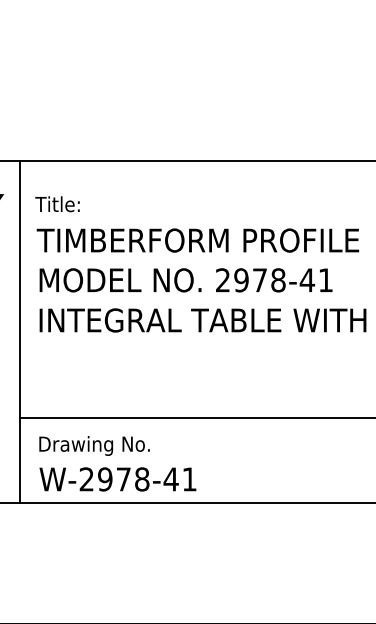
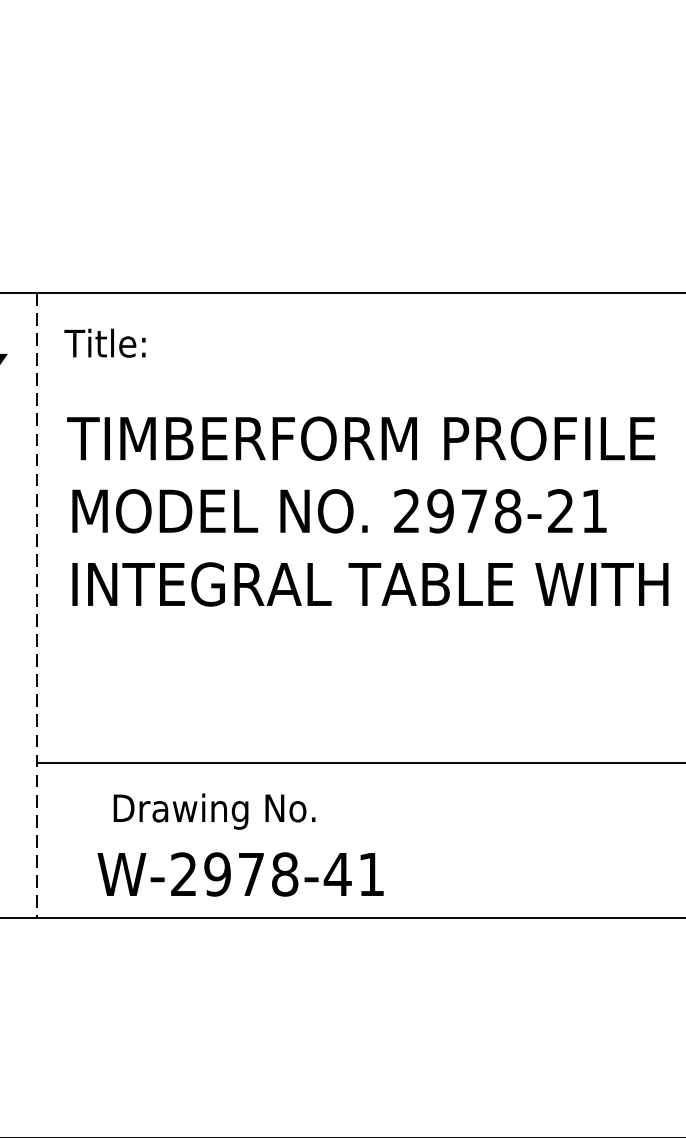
text: (57, 204) -> (104, 343), moved
text: (307, 280) -> (561, 511), 2978-41 -> 2978-21
line: (20, 332) -> (37, 606), solid -> dashed
text: (94, 445) -> (214, 810), moved
text: (117, 479) -> (239, 874), moved

